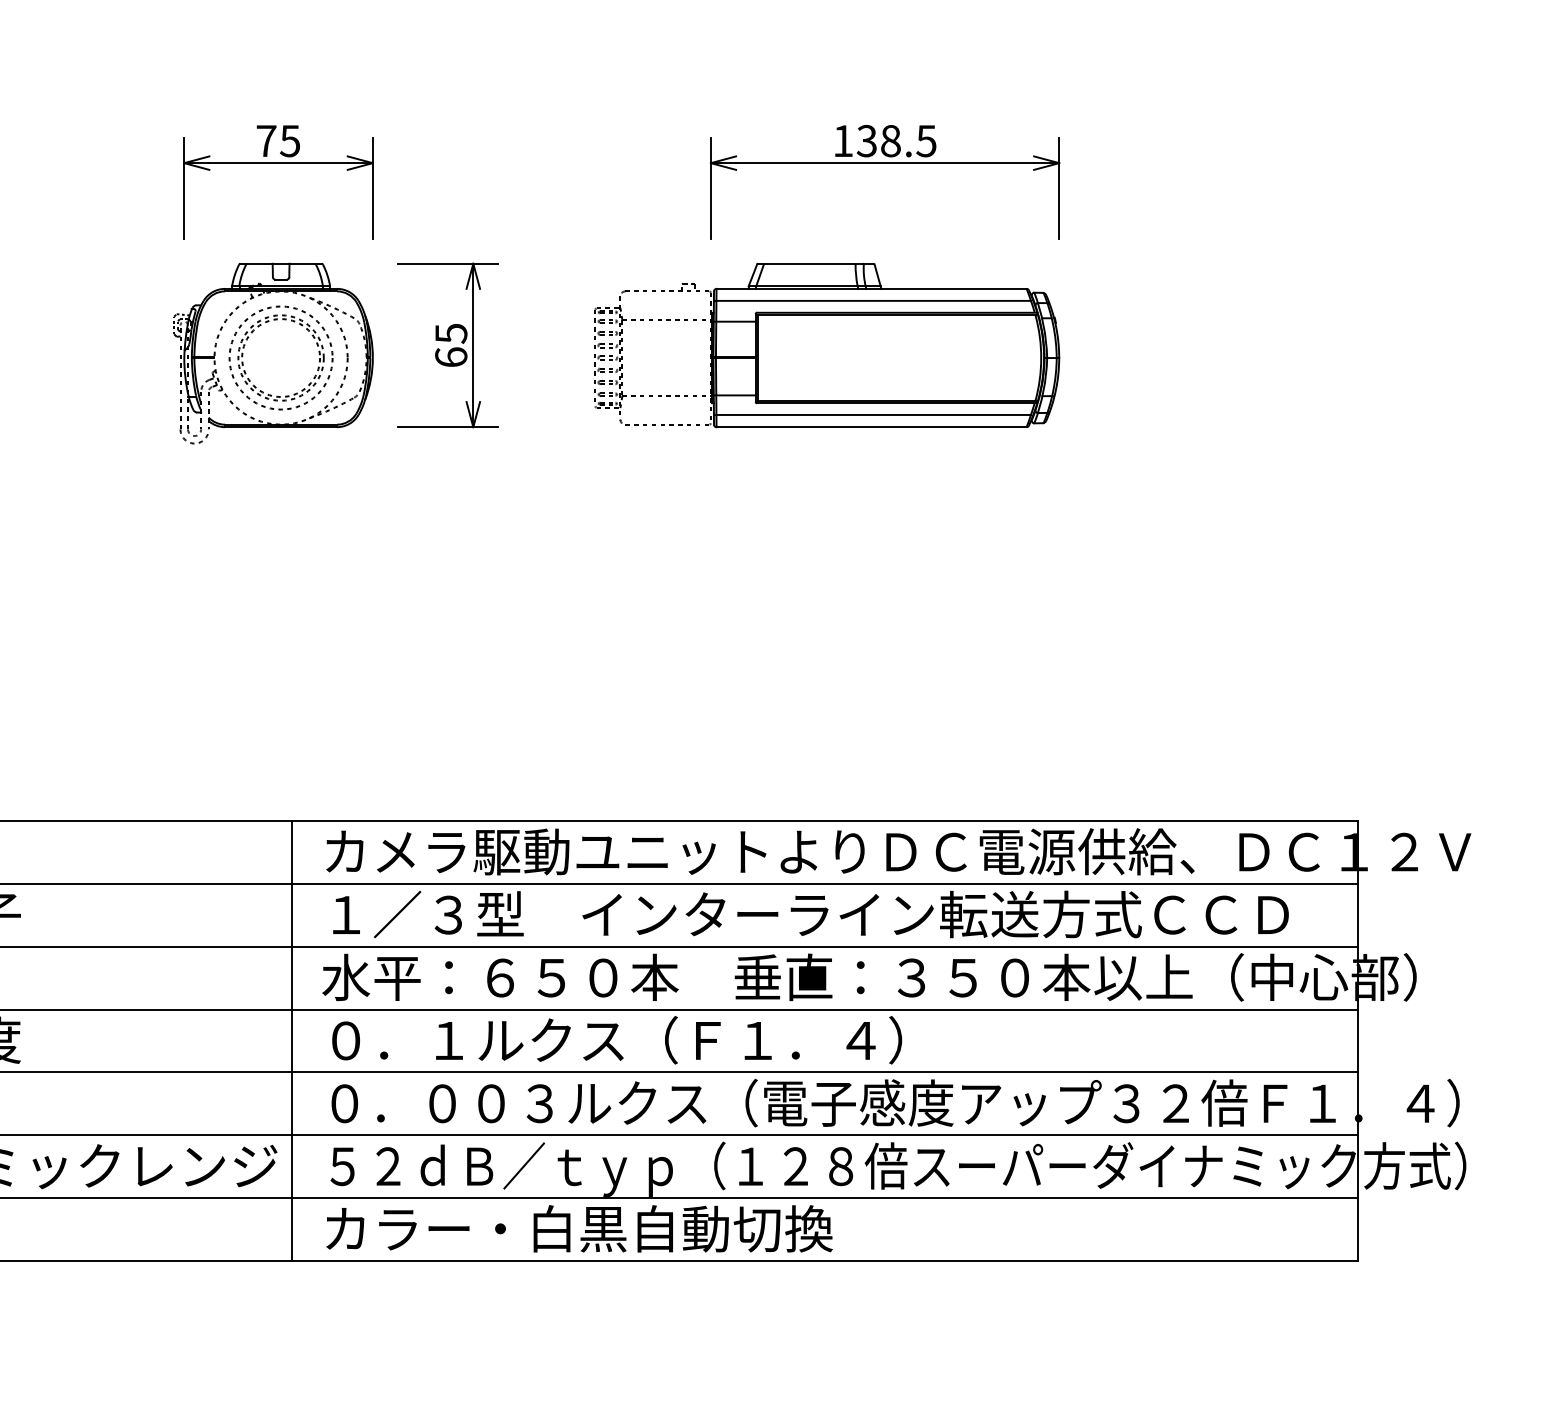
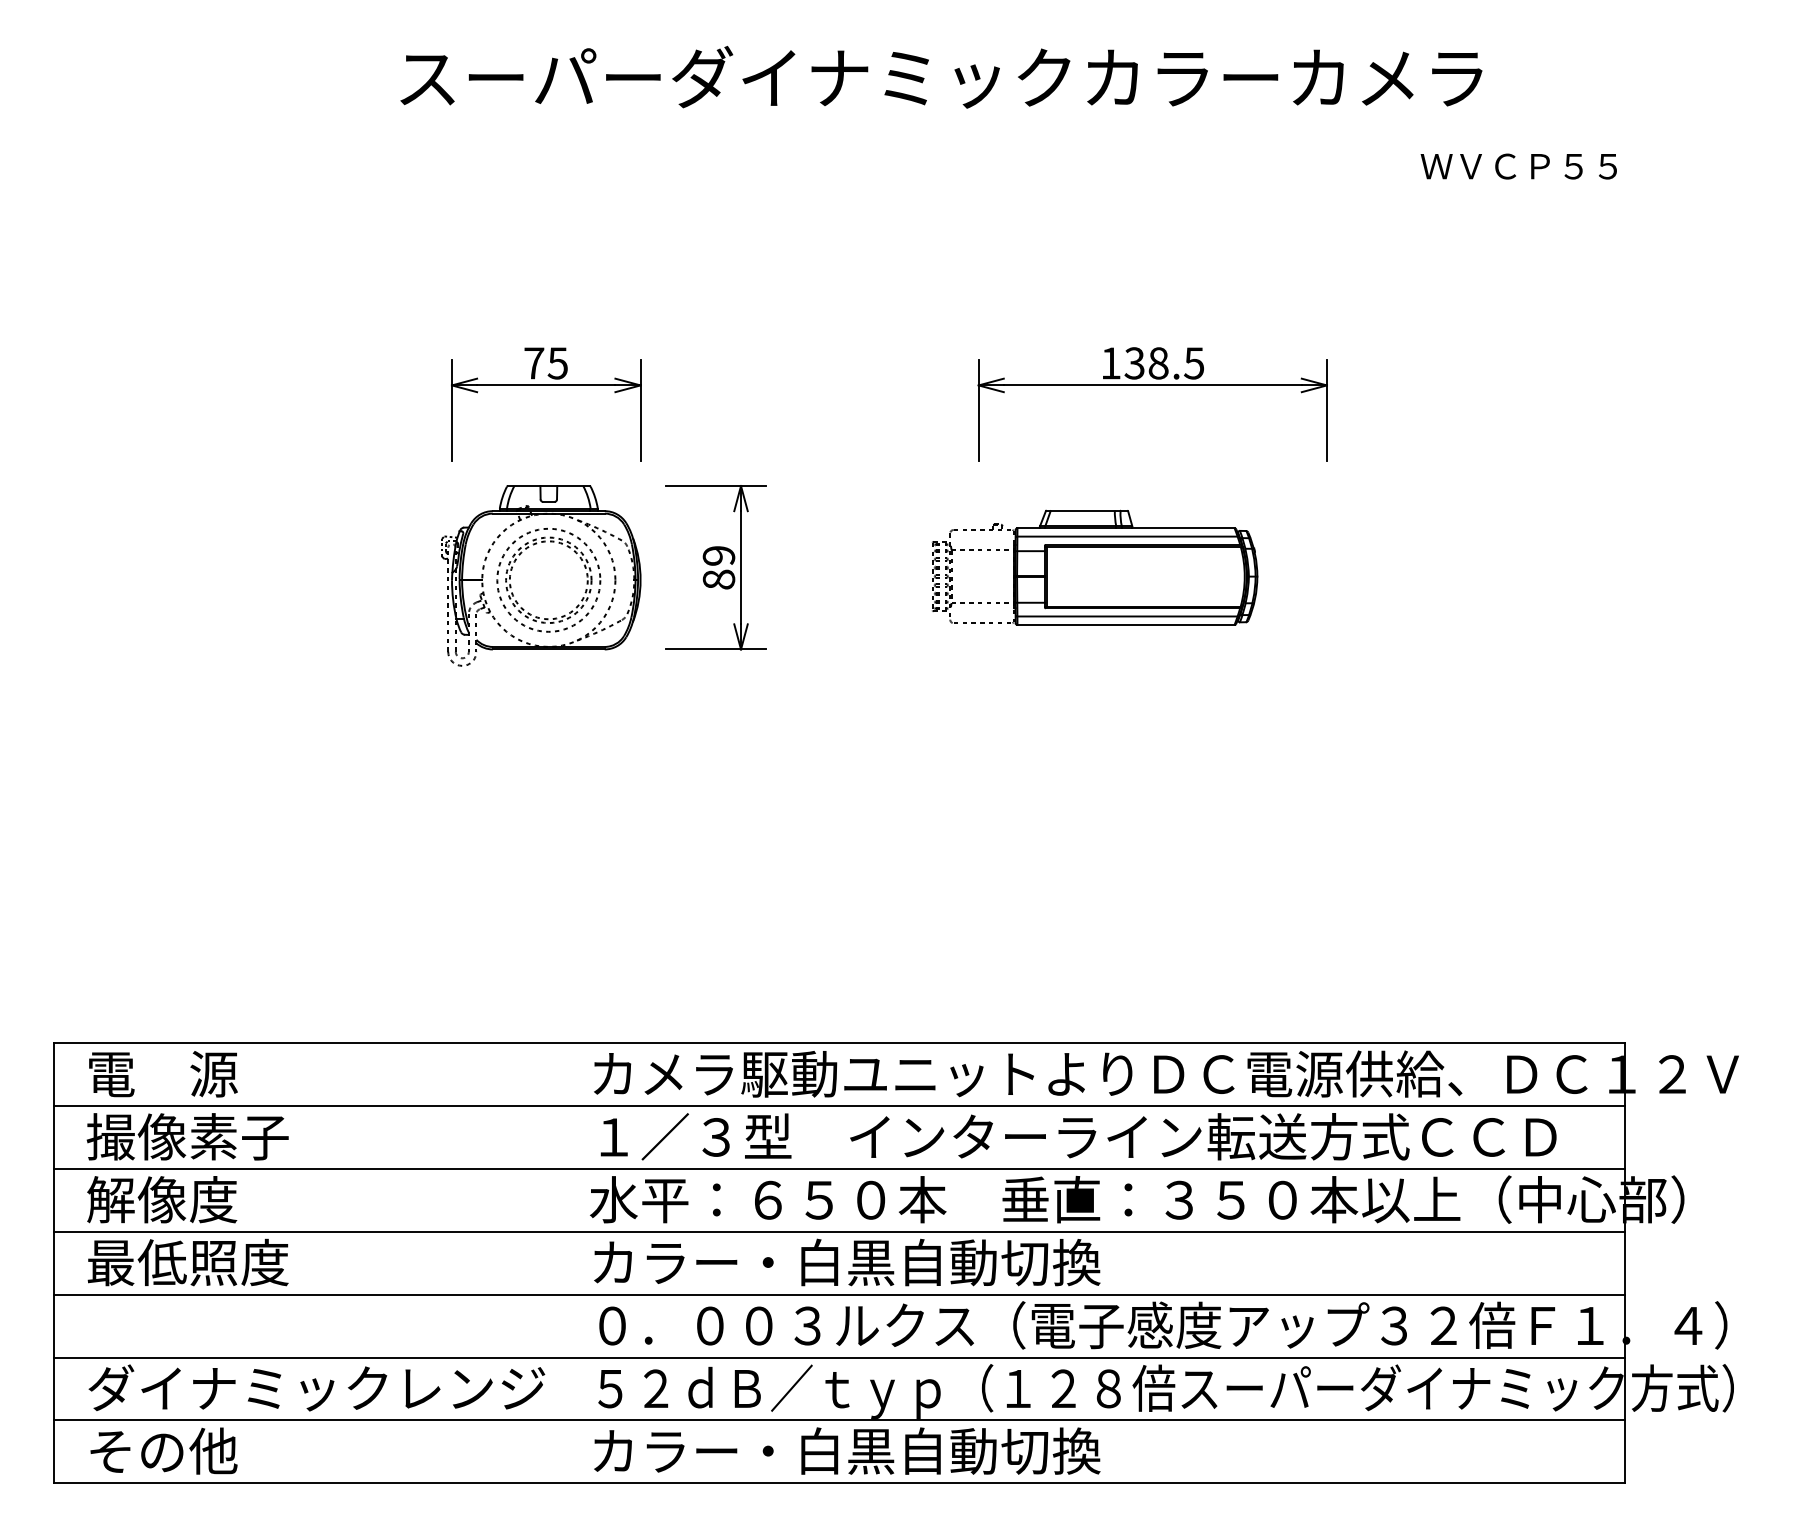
text: (450, 345) -> (718, 567), 65 -> 89
part: (826, 345) -> (1094, 567), size x0.7
text: (613, 1040) -> (881, 1262), ０．１ルクス（Ｆ１．４） -> カラー・白黒自動切換
line: (291, 1041) -> (559, 1263), removed

